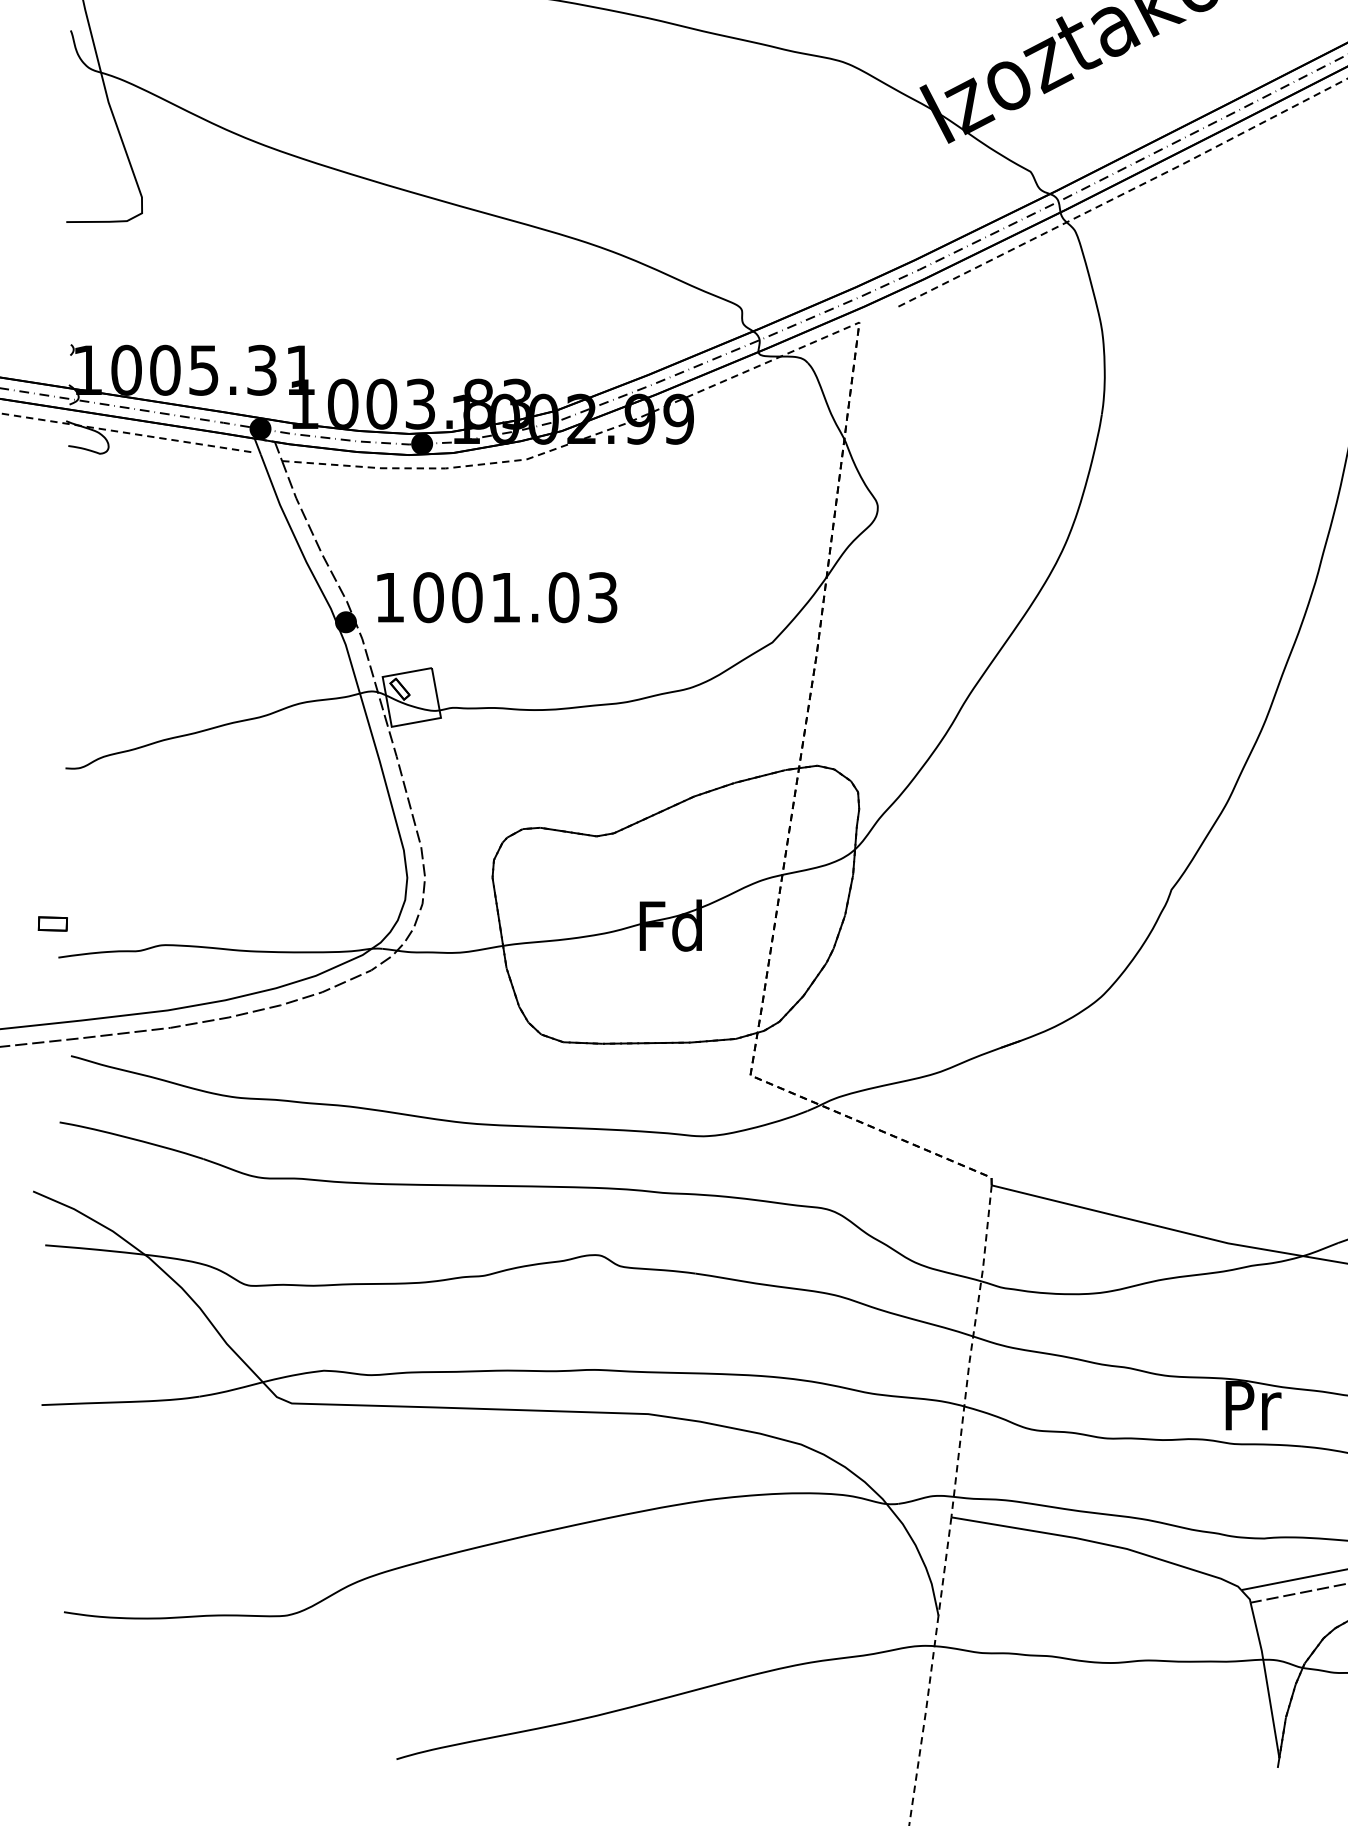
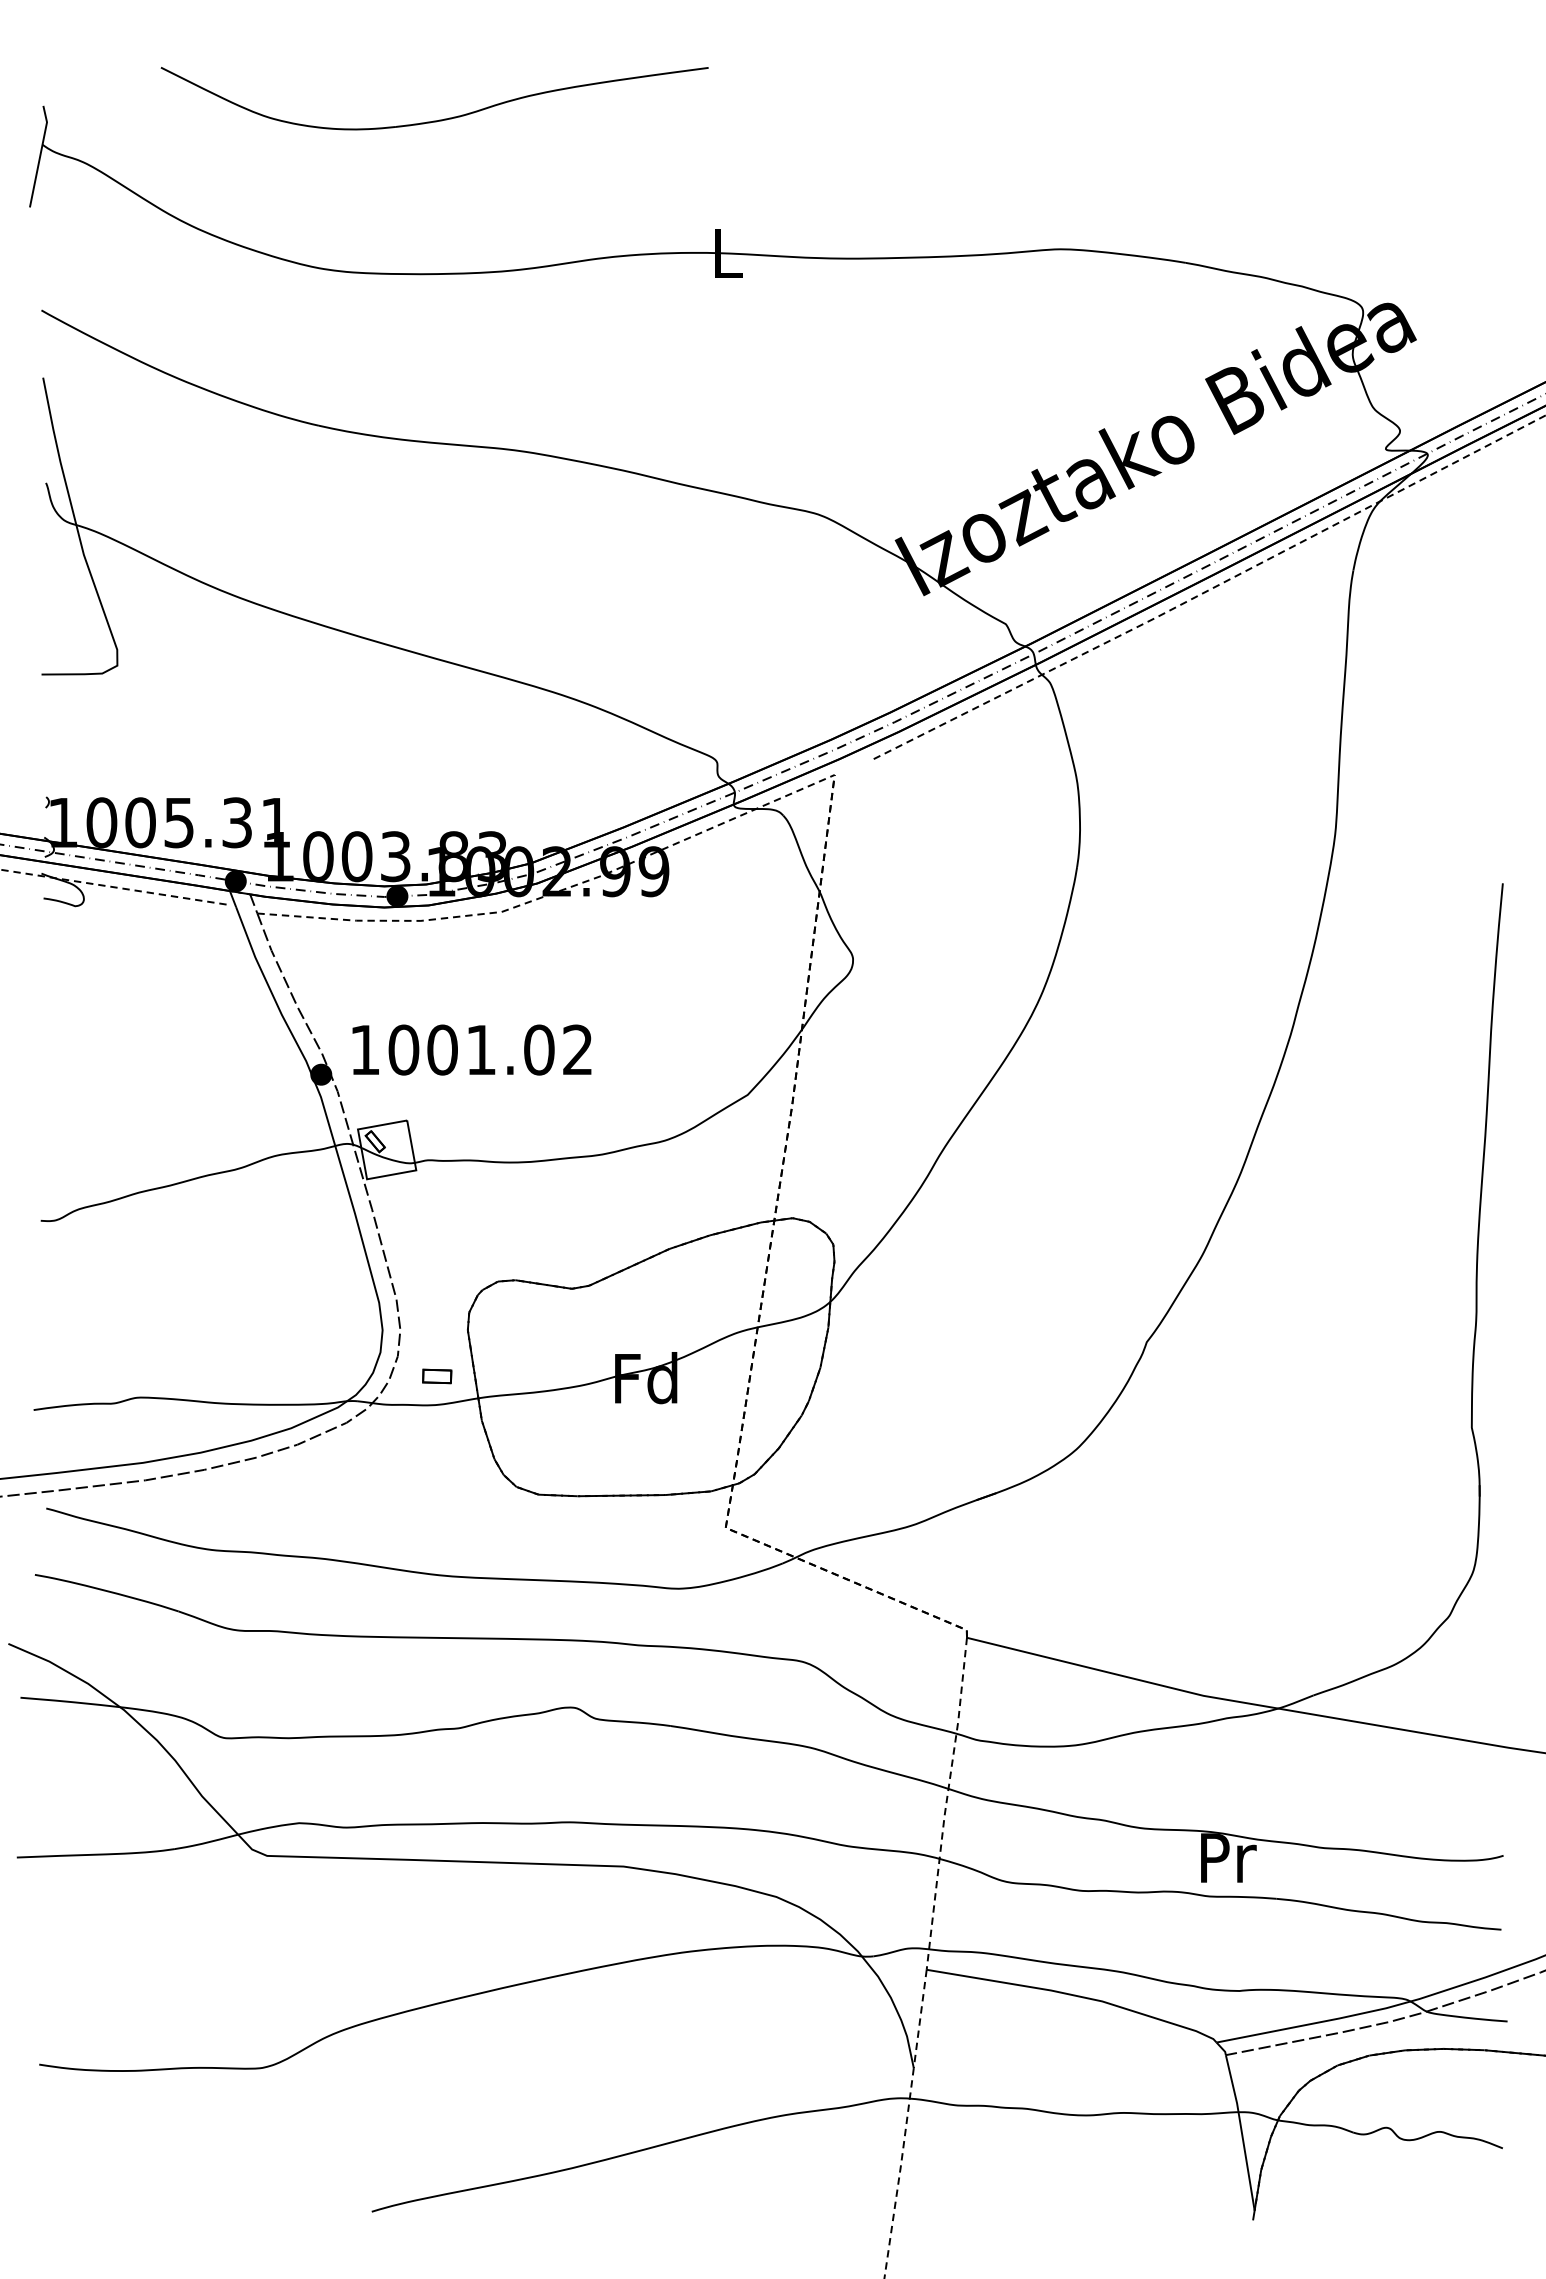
text: (602, 597) -> (577, 1049), 1001.03 -> 1001.02
part: (53, 924) -> (437, 1376), moved

